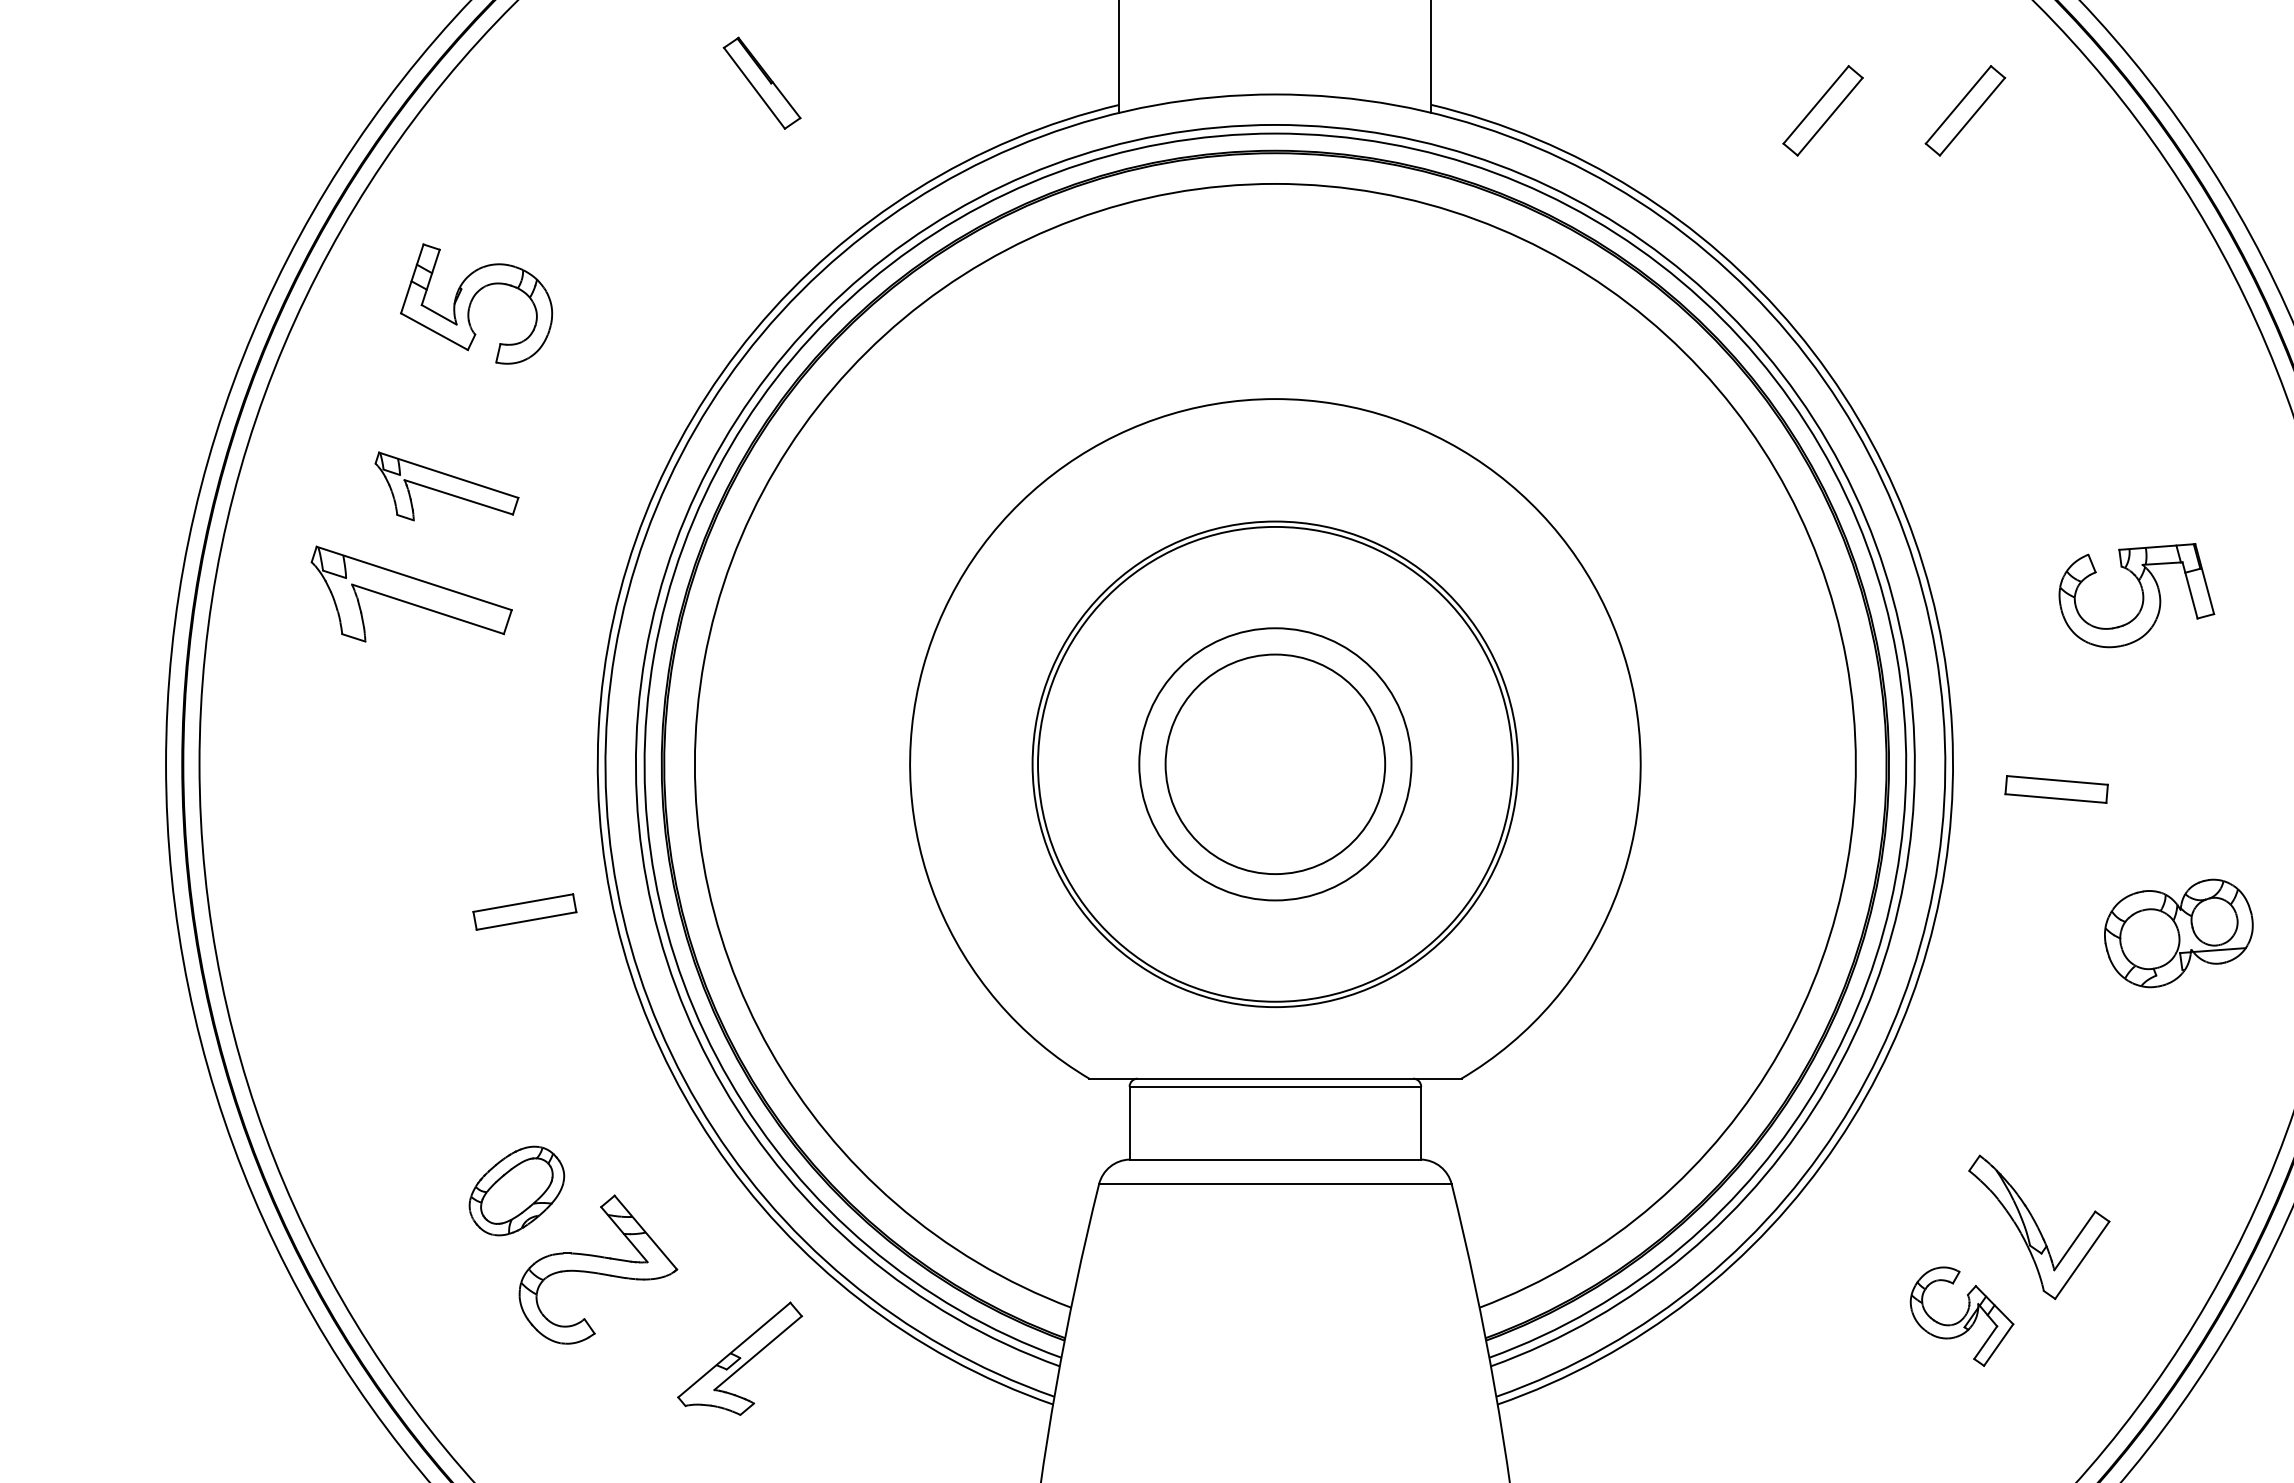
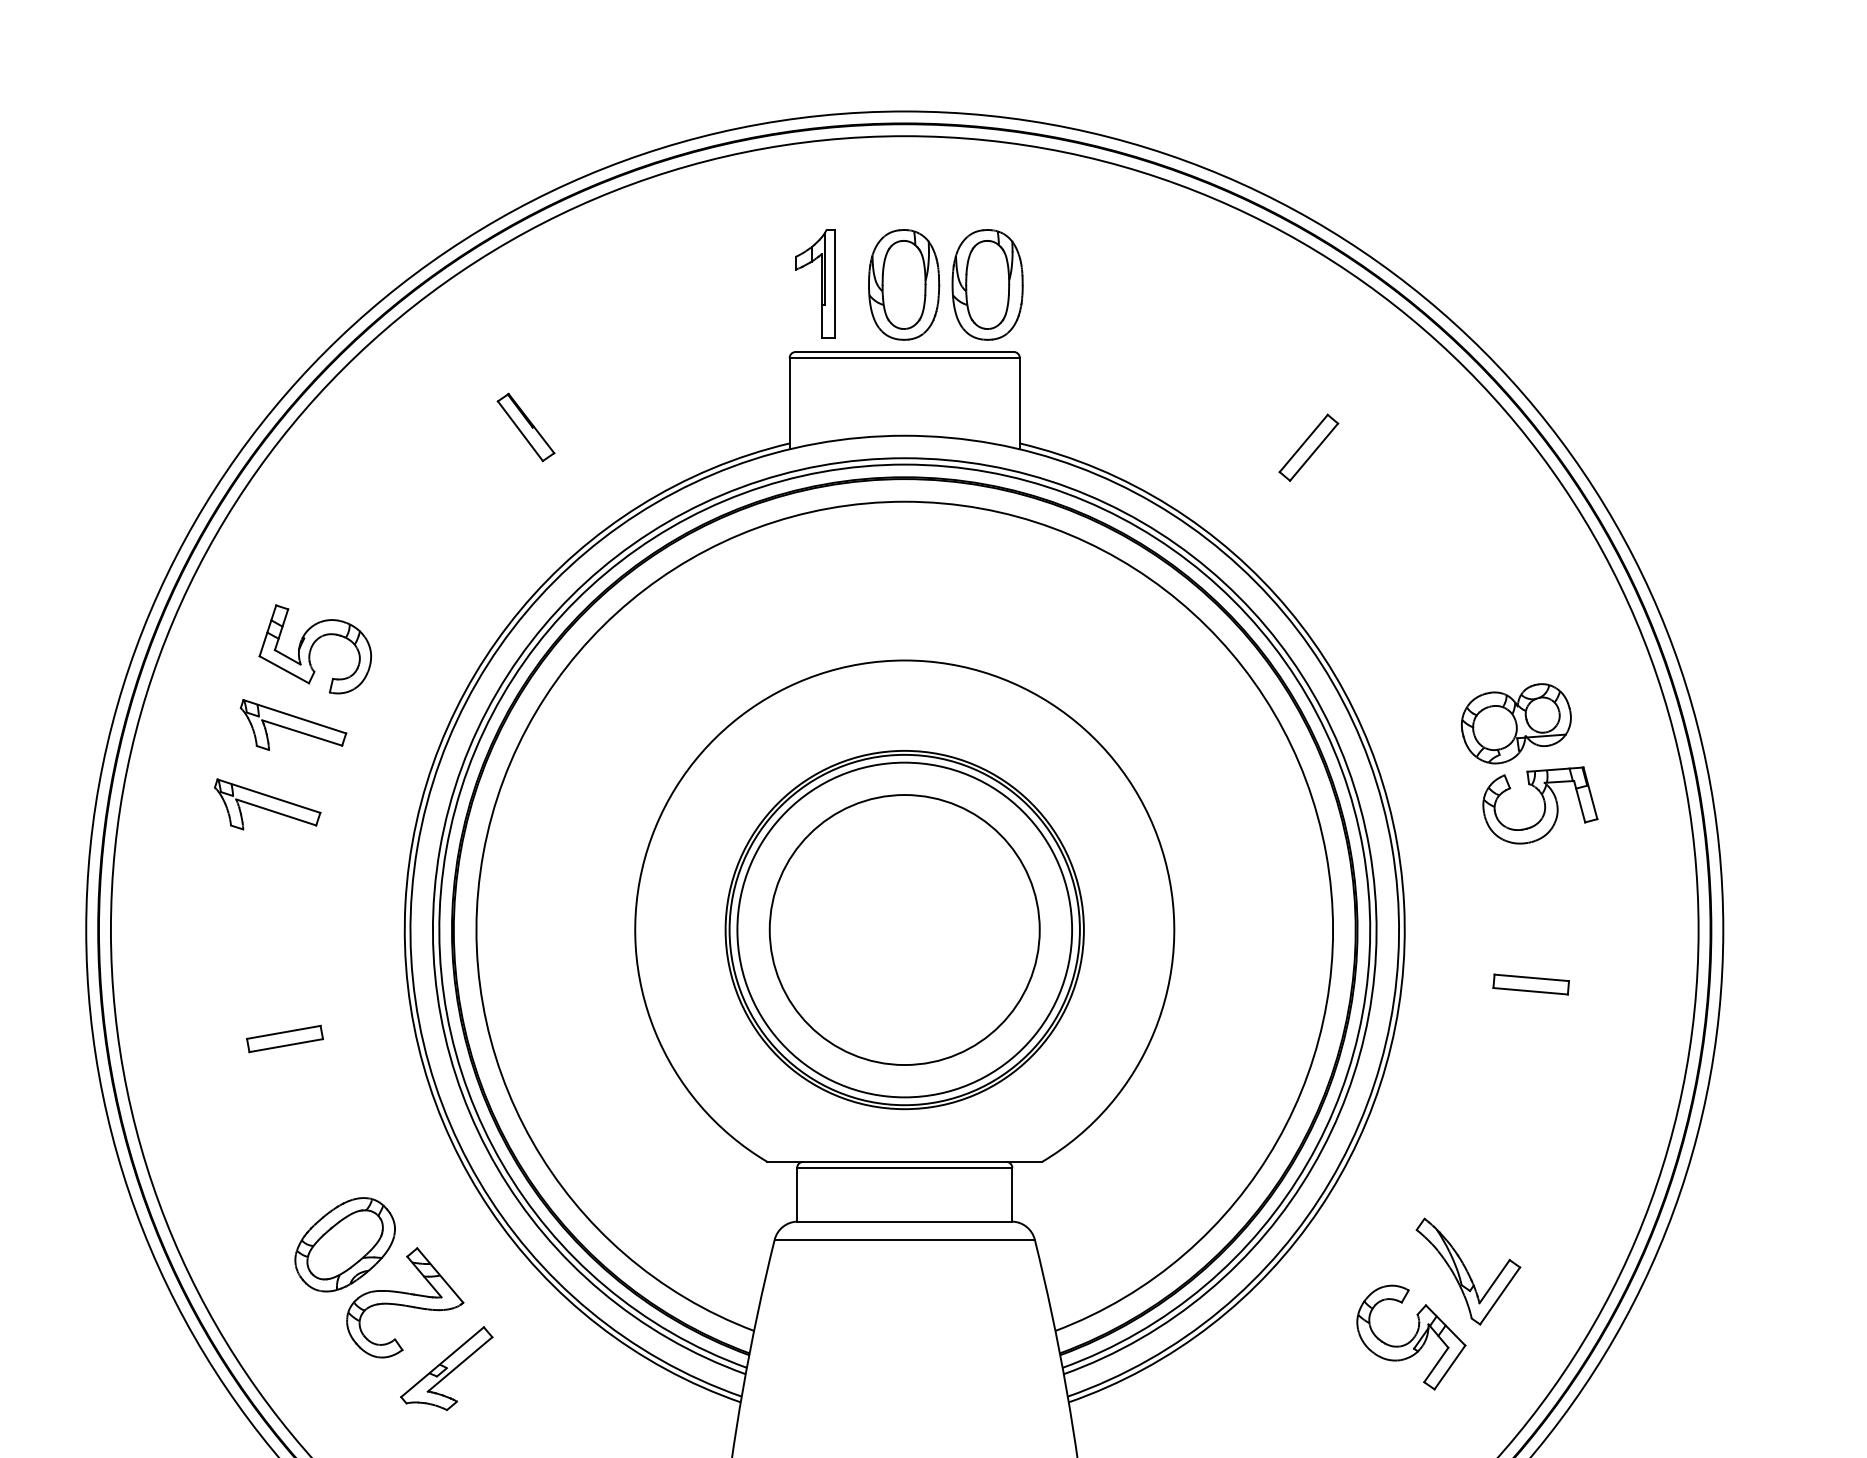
part: (1964, 110) -> (1413, 447), removed
part: (475, 304) -> (314, 649), moved
part: (411, 594) -> (267, 804), size x0.71
circle: (1275, 763) -> (904, 929), size x1.67
circle: (1275, 765) -> (904, 930), size x1.67
part: (2055, 789) -> (1530, 984), moved
part: (524, 911) -> (284, 1038), moved
part: (2179, 933) -> (1516, 723), moved
part: (516, 1190) -> (344, 1244), size x1.43
part: (1962, 1316) -> (1411, 1337), size x1.43
part: (739, 1358) -> (446, 1368), moved

